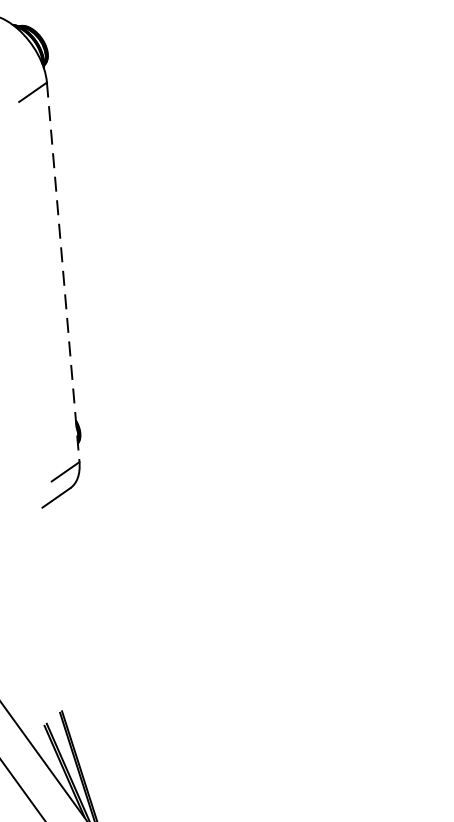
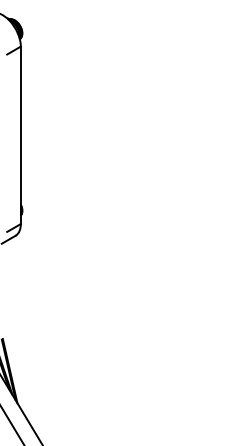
line: (62, 272) -> (20, 135), dashed -> solid

